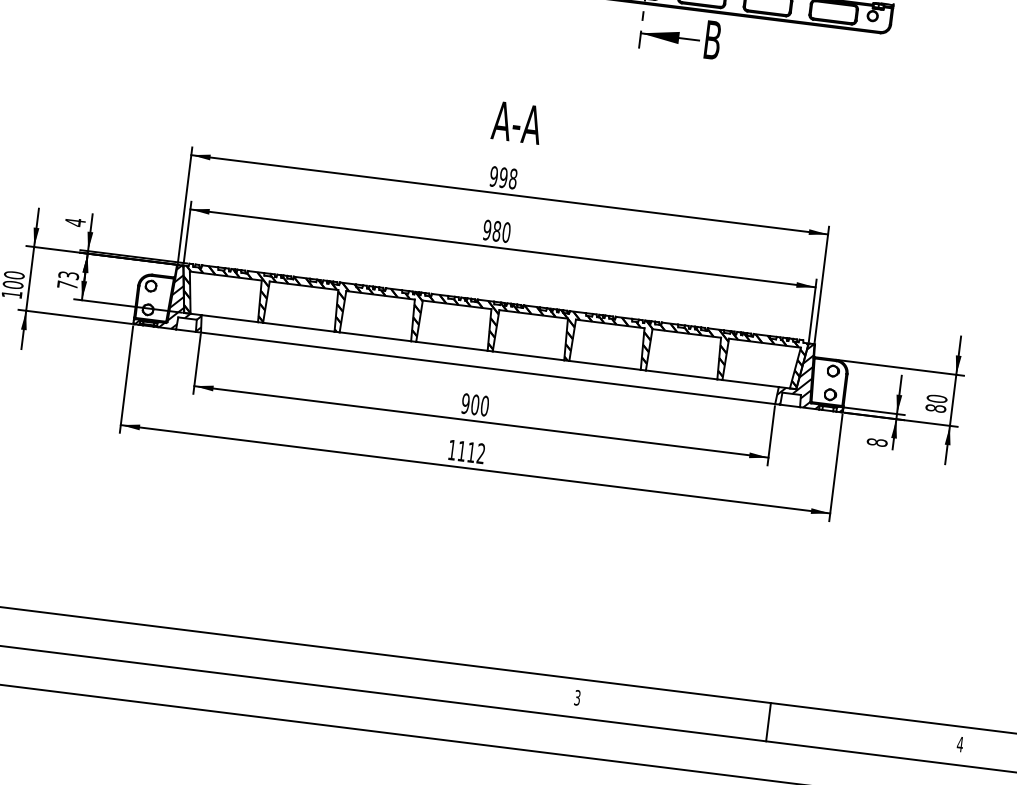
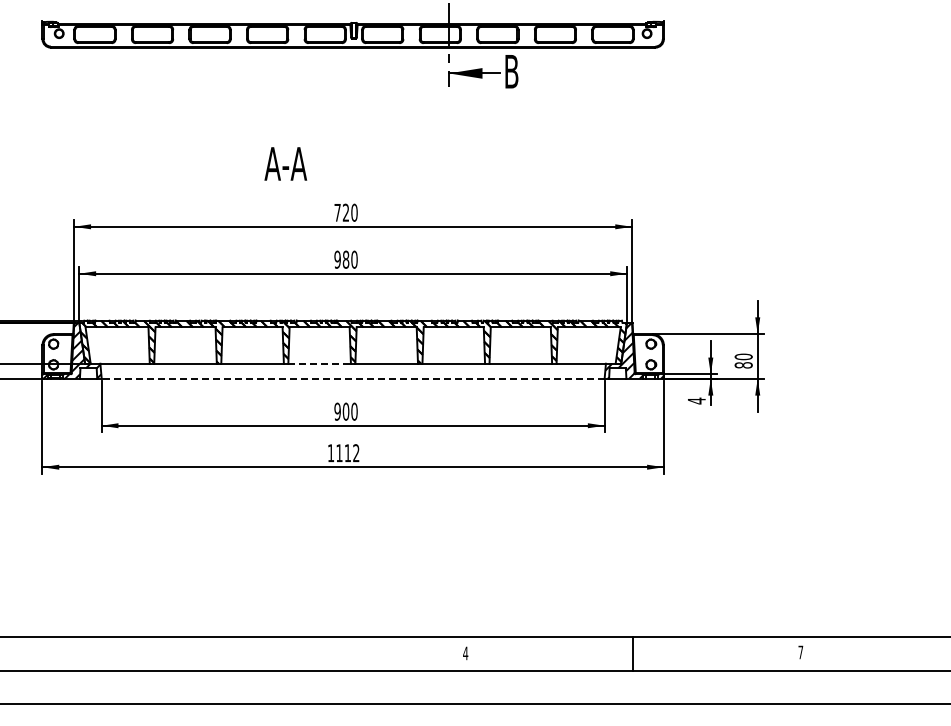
text: (516, 122) -> (285, 163), moved
text: (502, 177) -> (345, 212), 998 -> 720
line: (452, 346) -> (320, 363), solid -> dashed
line: (487, 367) -> (352, 378), solid -> dashed
text: (876, 441) -> (696, 400), 8 -> 4
text: (577, 697) -> (465, 653), 3 -> 4
text: (959, 744) -> (800, 652), 4 -> 7

